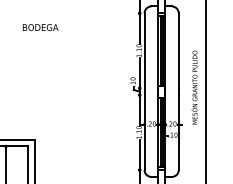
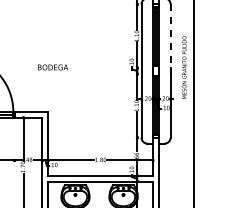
text: (39, 27) -> (52, 67), moved
line: (178, 51) -> (170, 36), solid -> dashed

